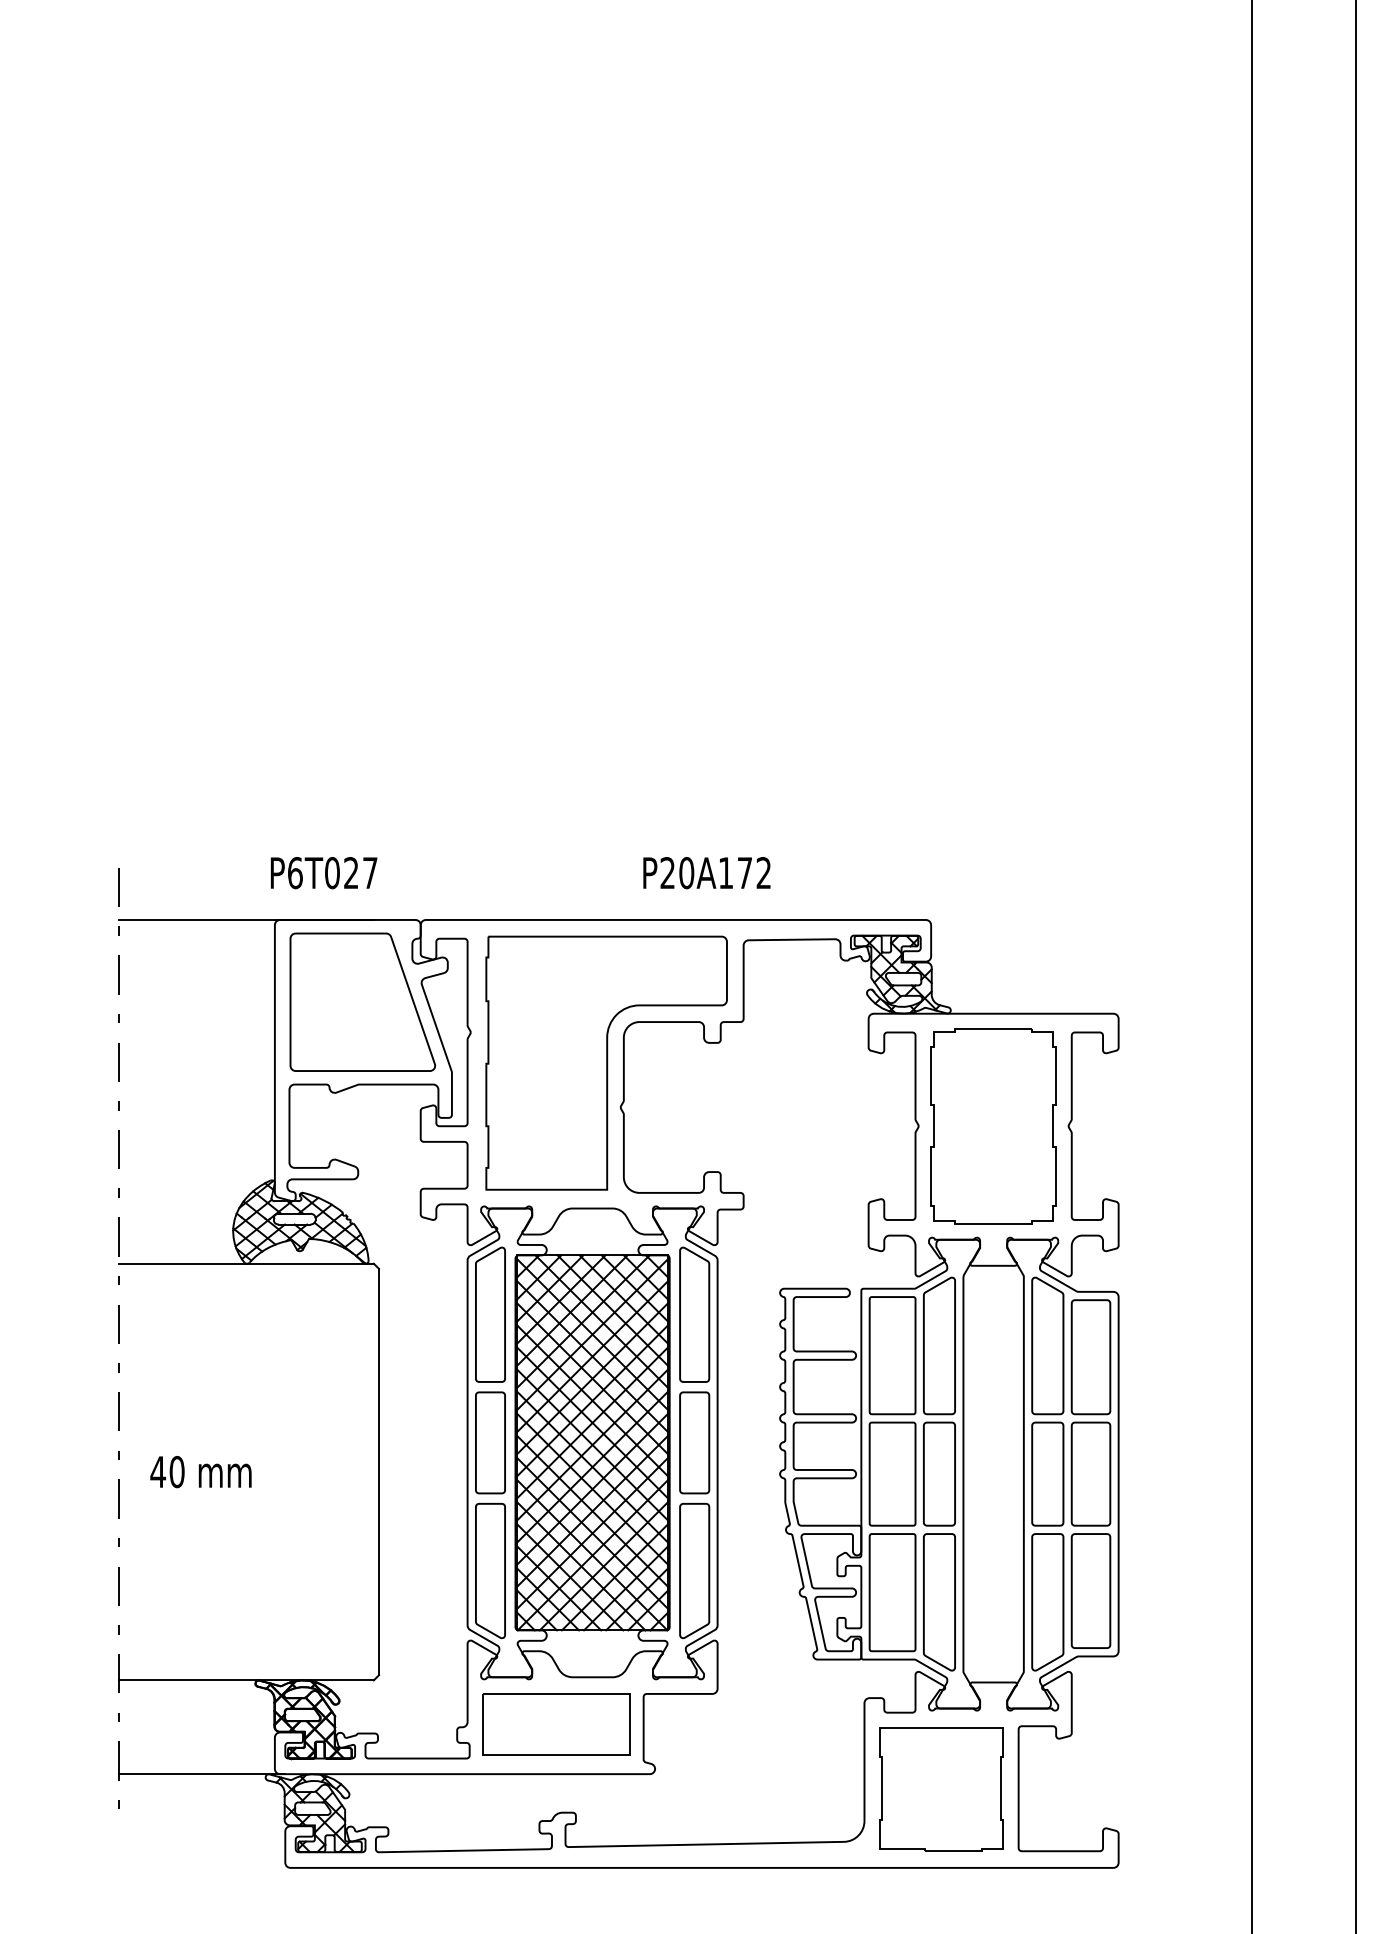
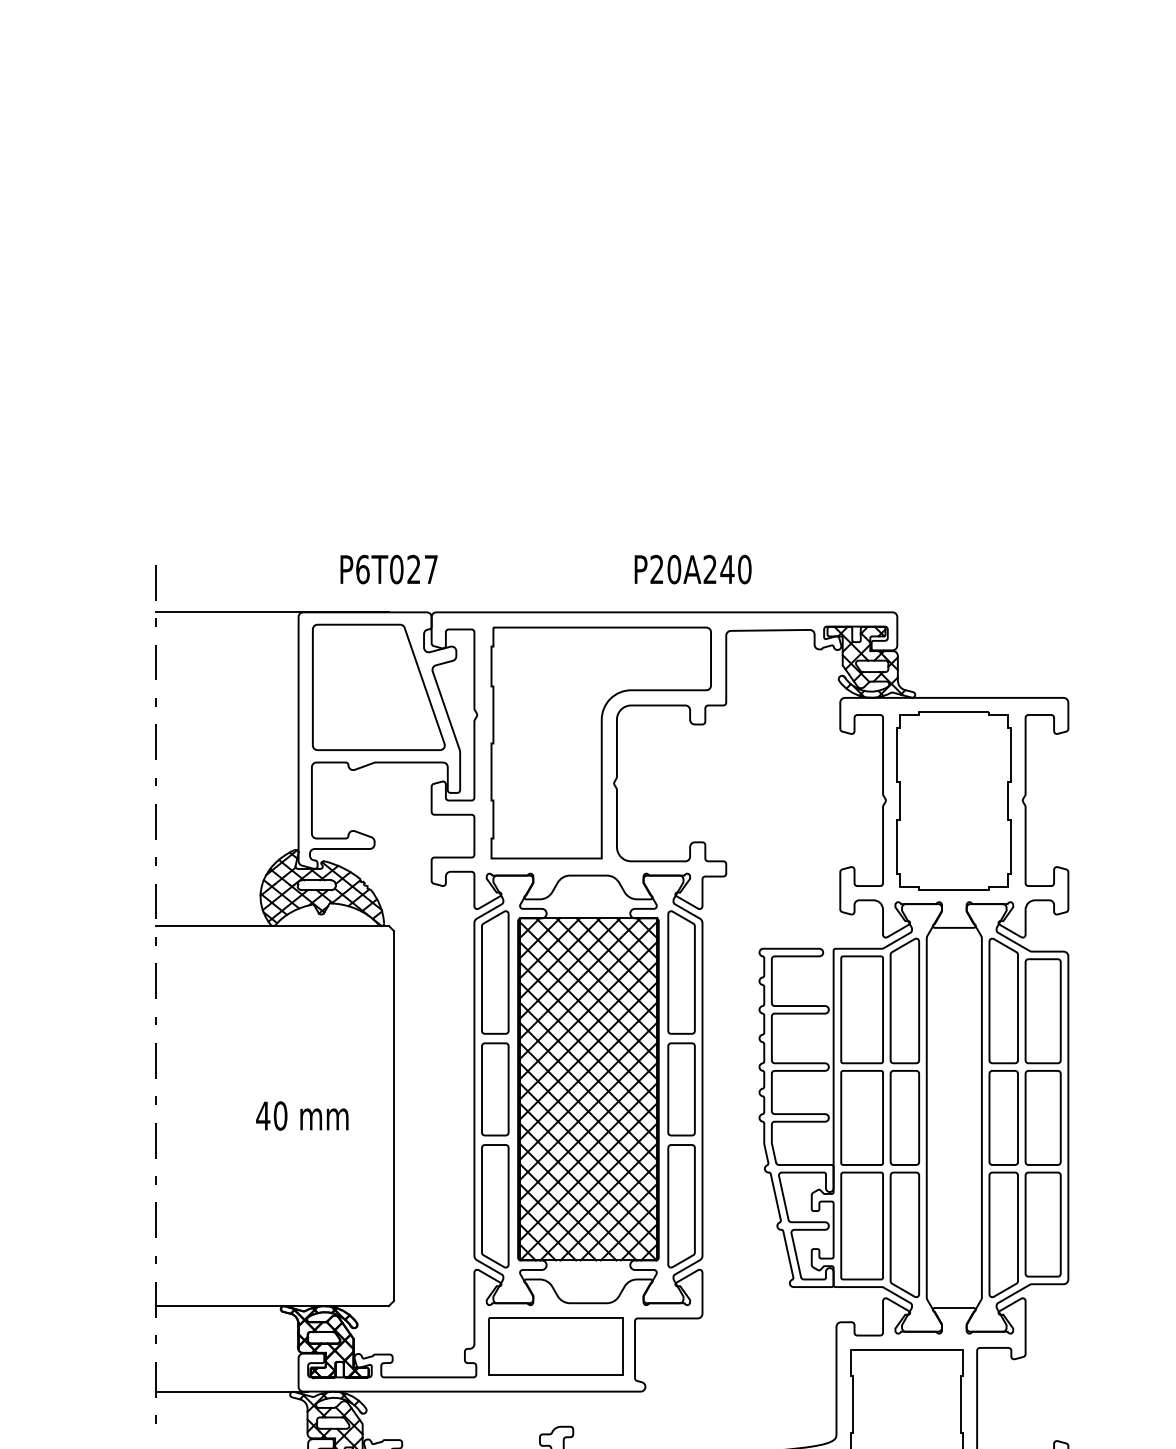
text: (324, 873) -> (389, 569), moved
text: (744, 873) -> (727, 569), P20A172 -> P20A240
text: (200, 1472) -> (301, 1116), moved

